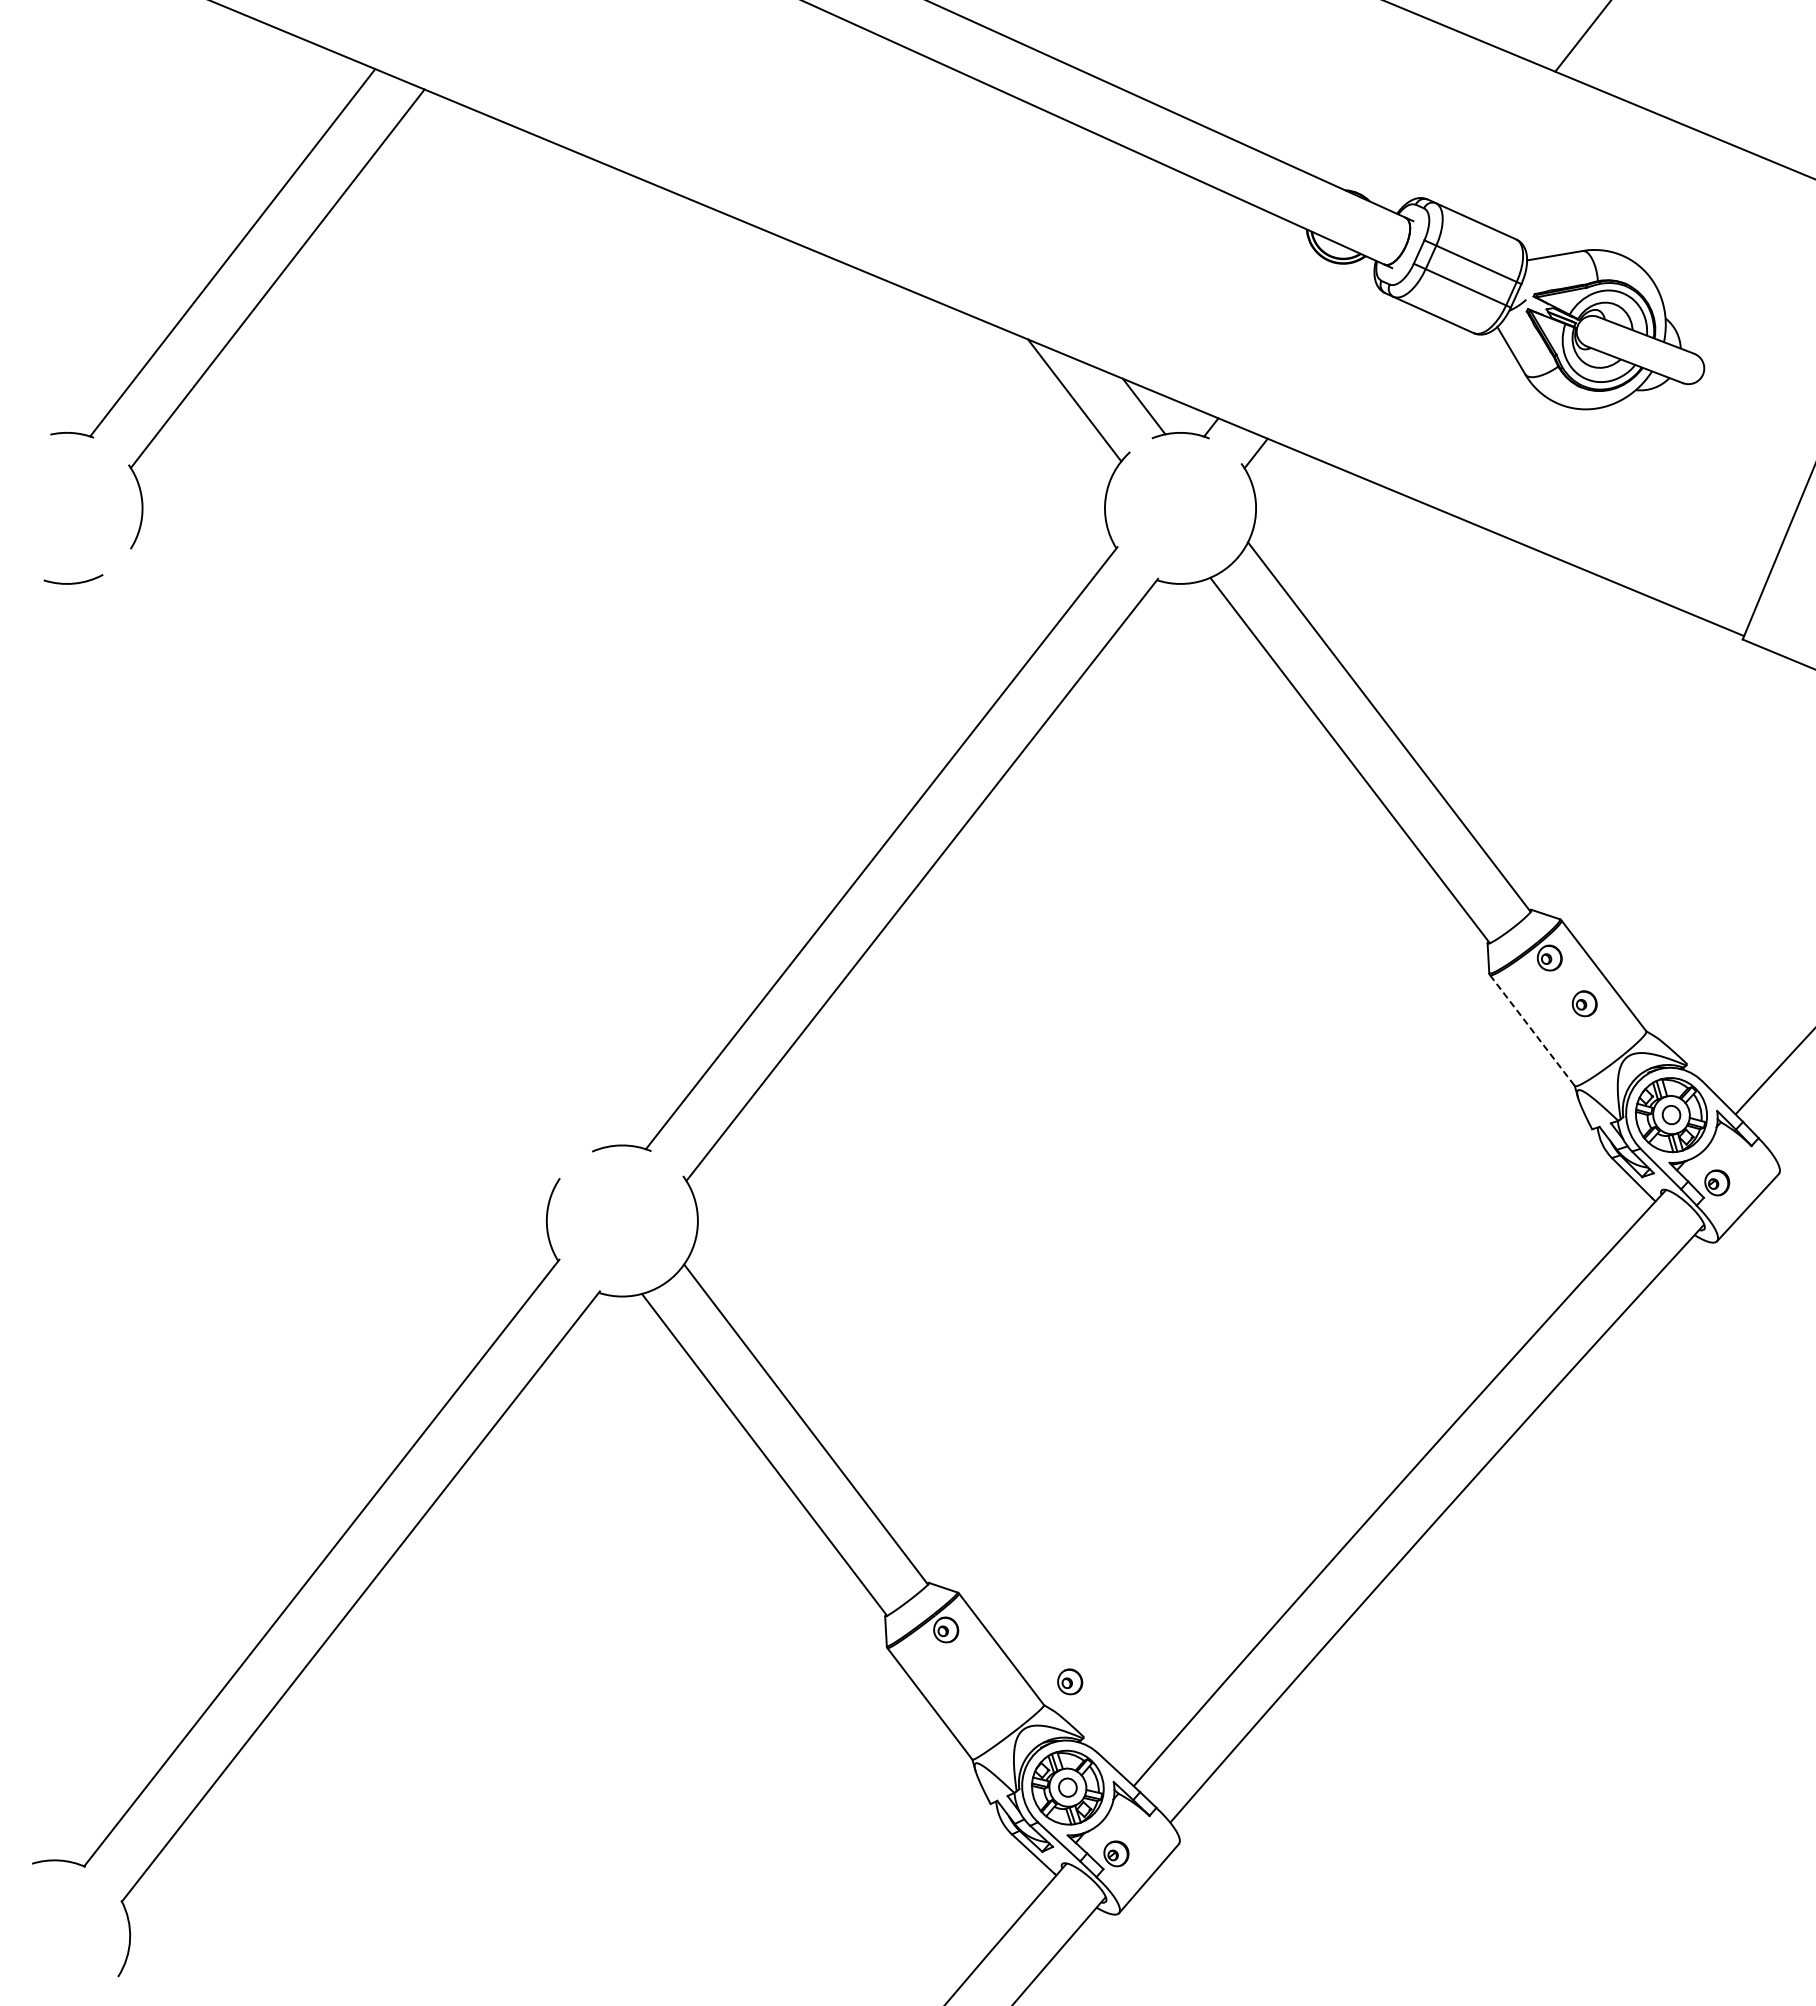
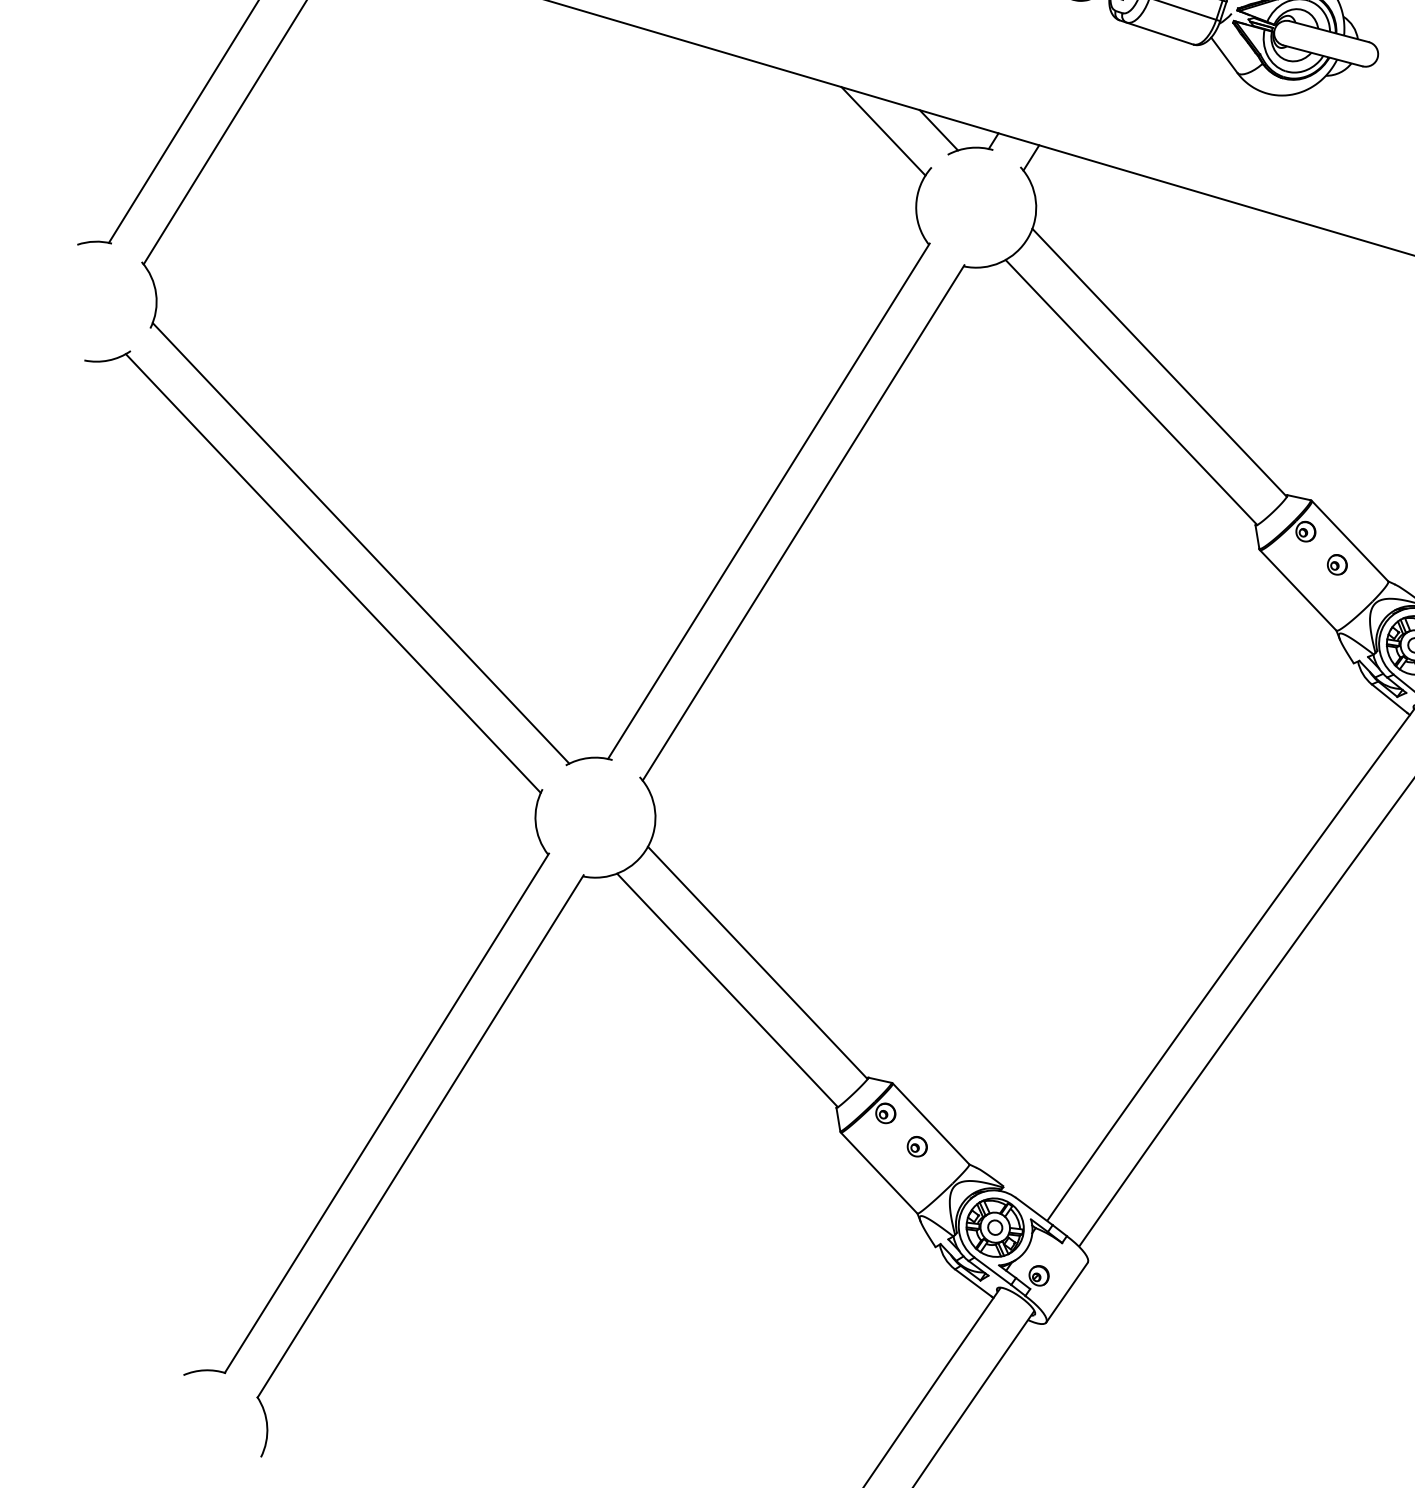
line: (365, 845) -> (360, 542), added
line: (326, 879) -> (332, 572), added
line: (1532, 1030) -> (1298, 590), dashed -> solid
part: (1070, 1681) -> (917, 1146), moved

